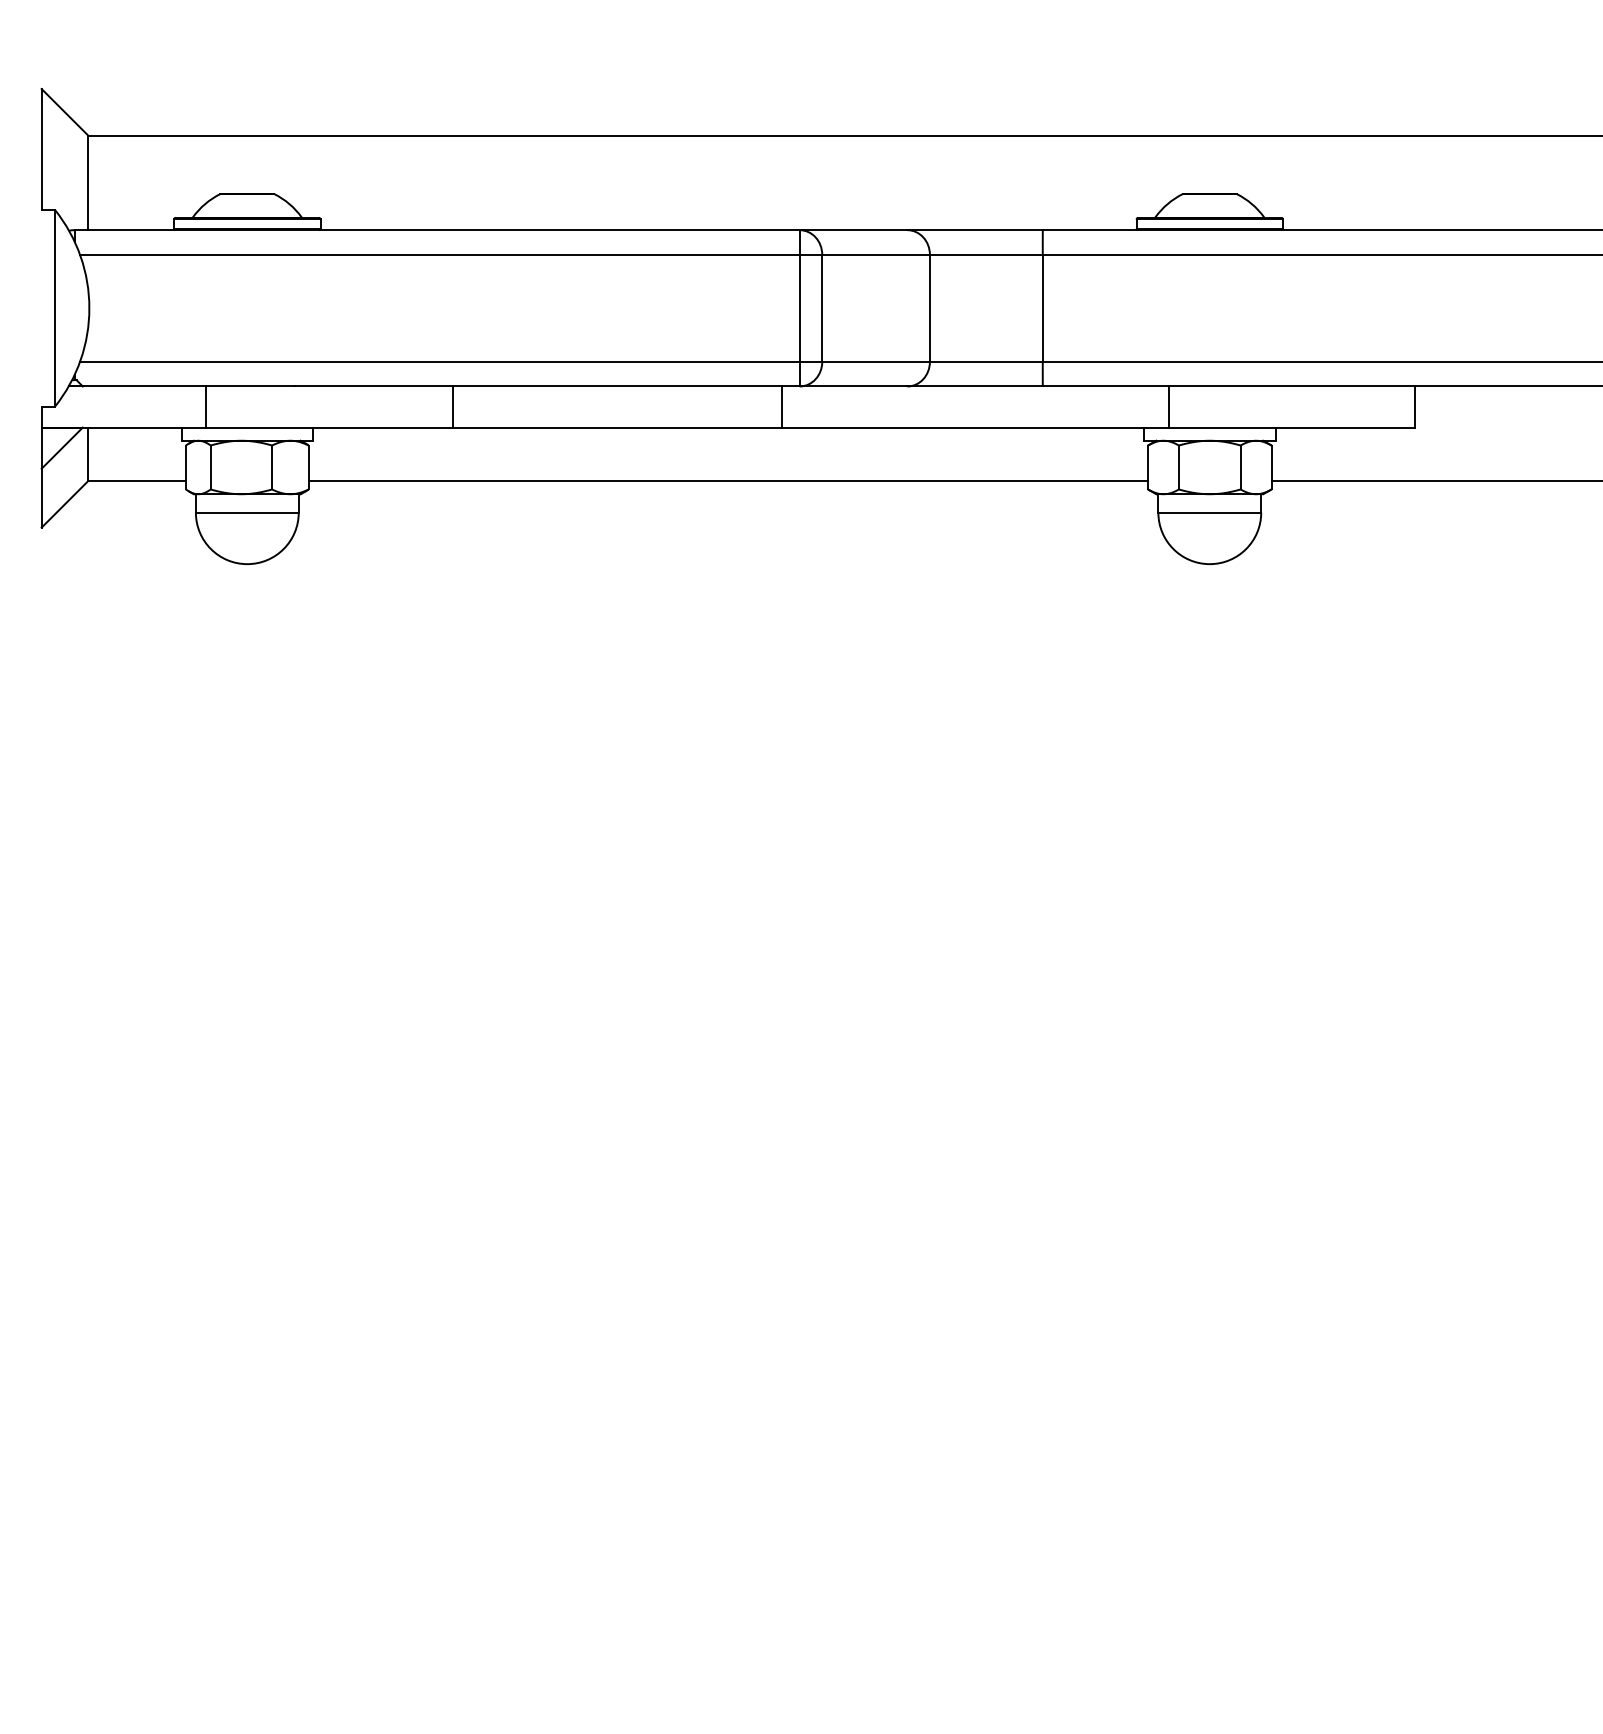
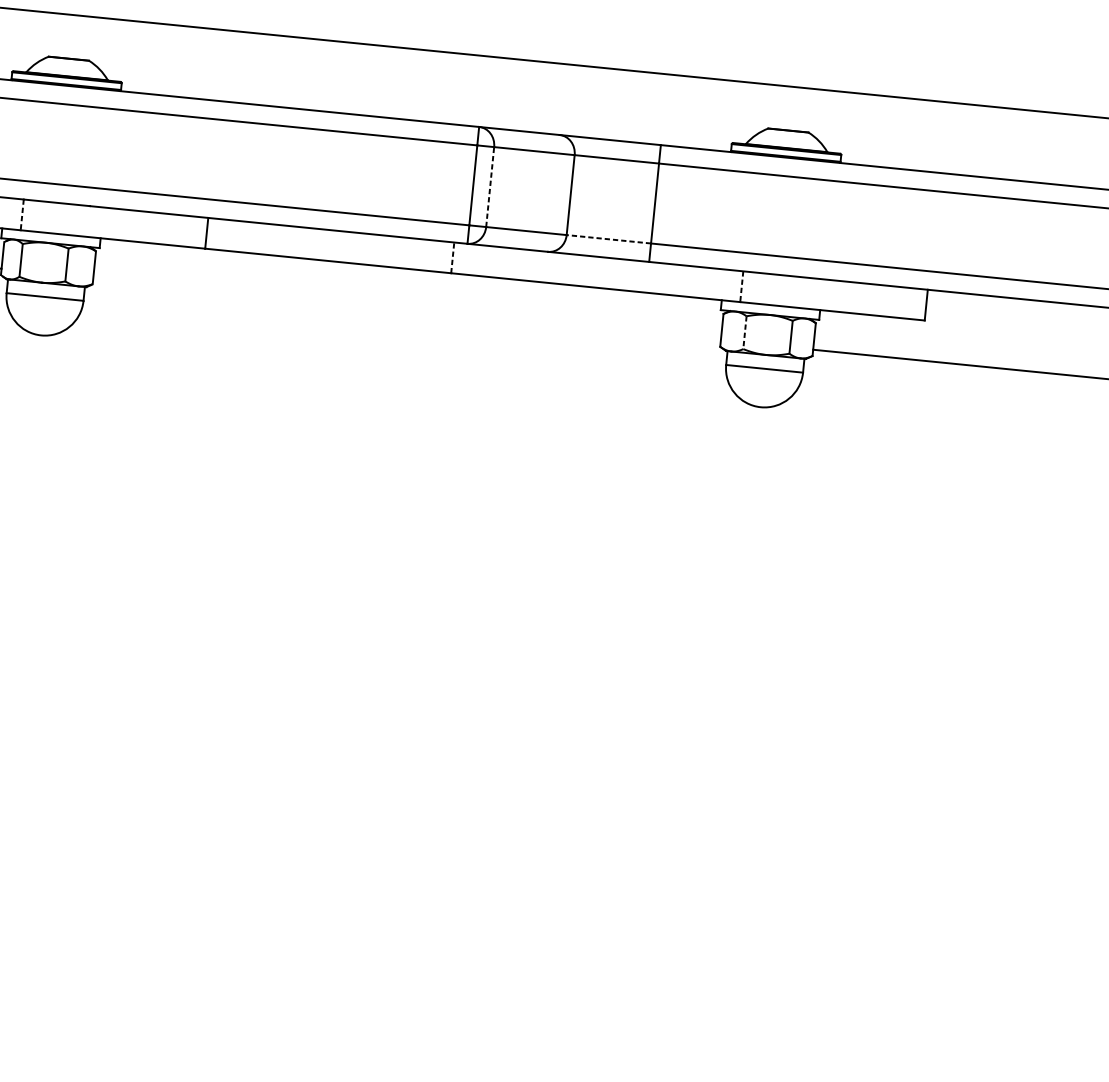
line: (822, 307) -> (490, 186), solid -> dashed
line: (985, 361) -> (608, 239), solid -> dashed
line: (206, 407) -> (22, 215), solid -> dashed
line: (782, 407) -> (453, 258), solid -> dashed
line: (1168, 407) -> (741, 287), solid -> dashed
line: (1178, 467) -> (744, 332), solid -> dashed
line: (728, 481) -> (407, 309), removed

